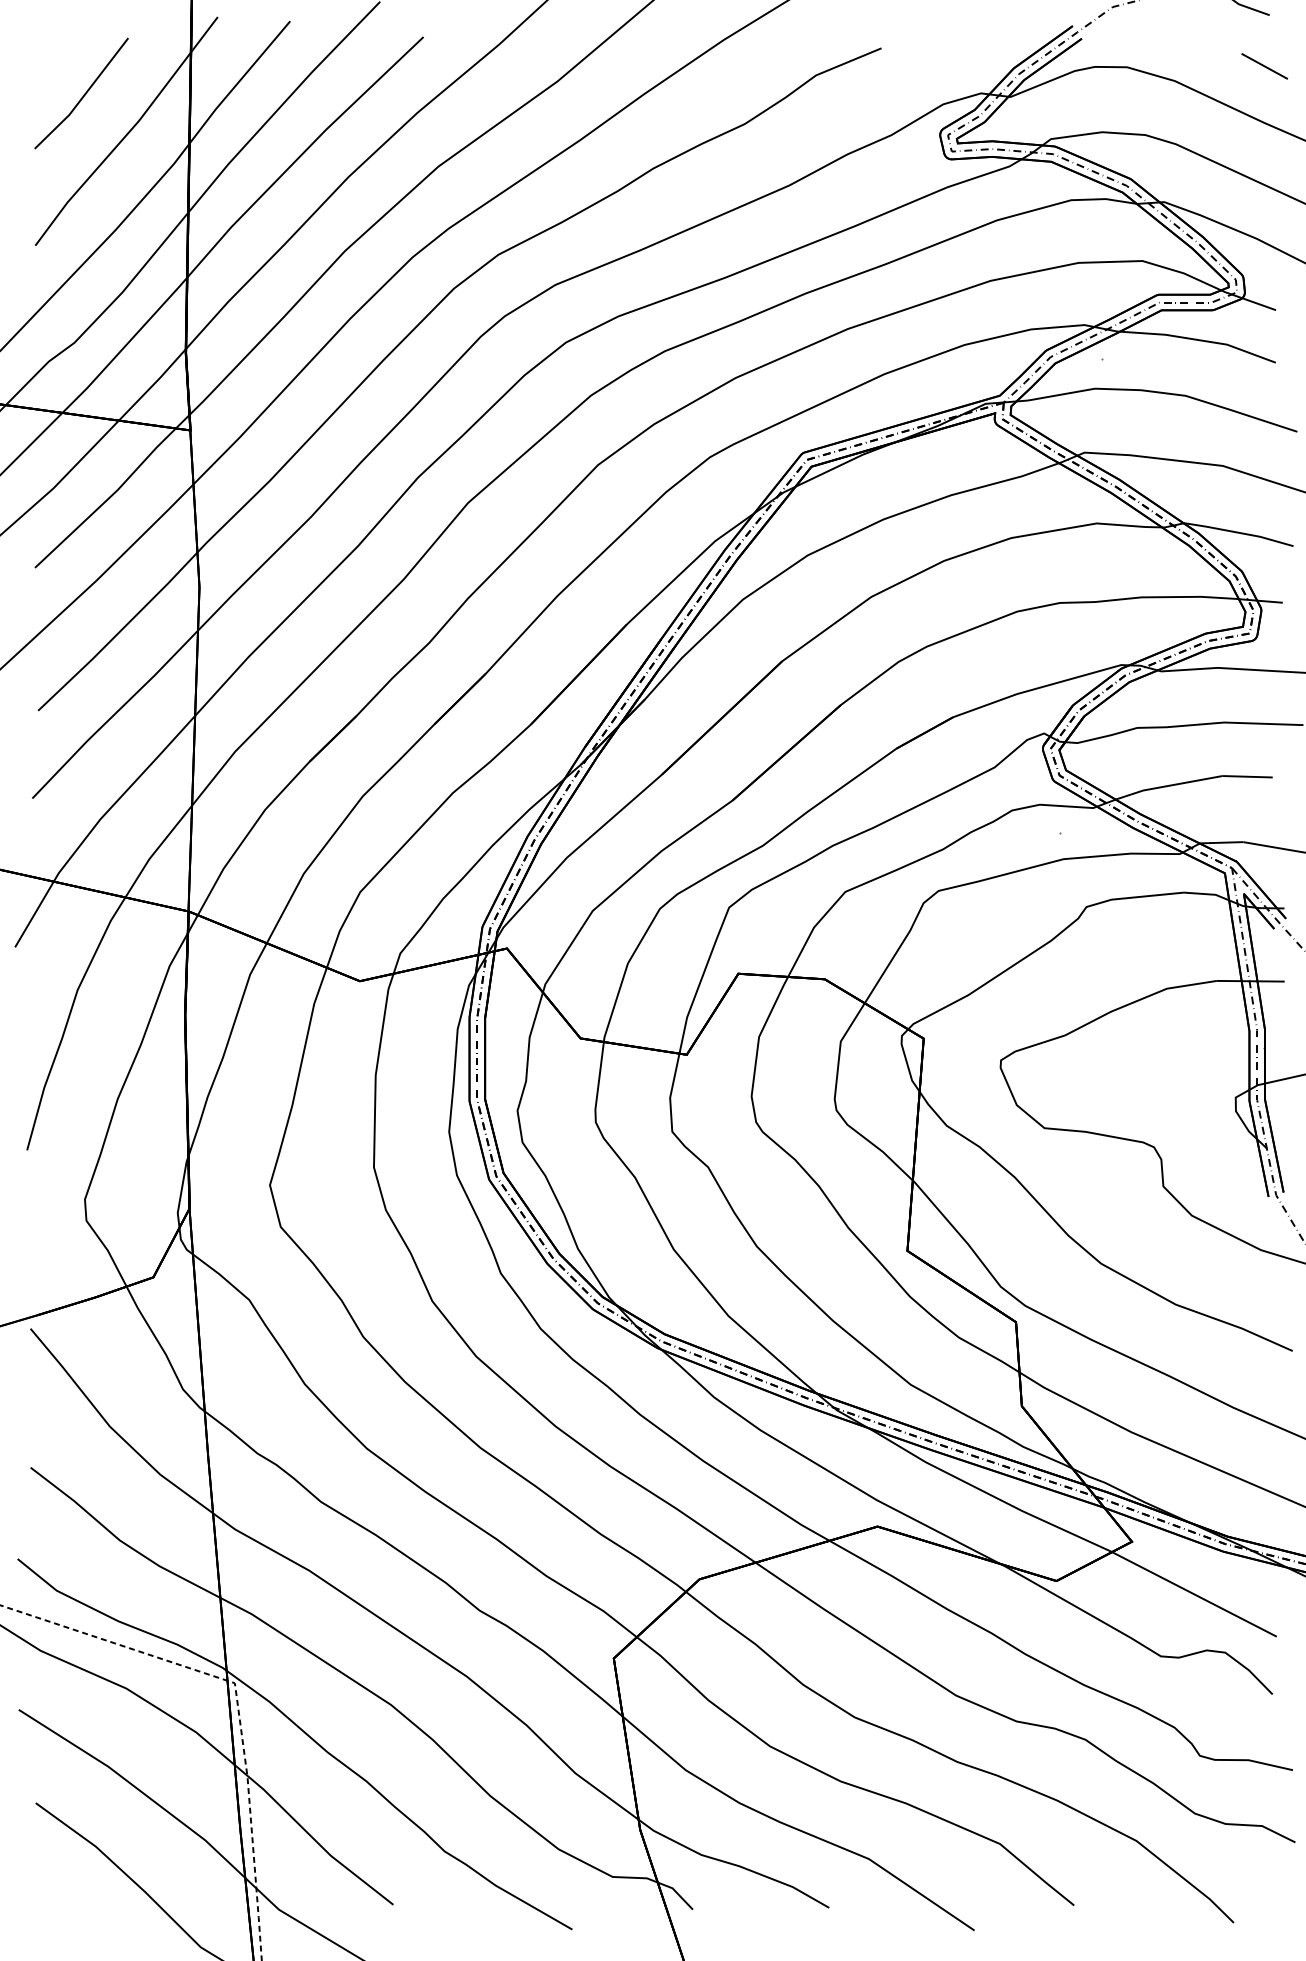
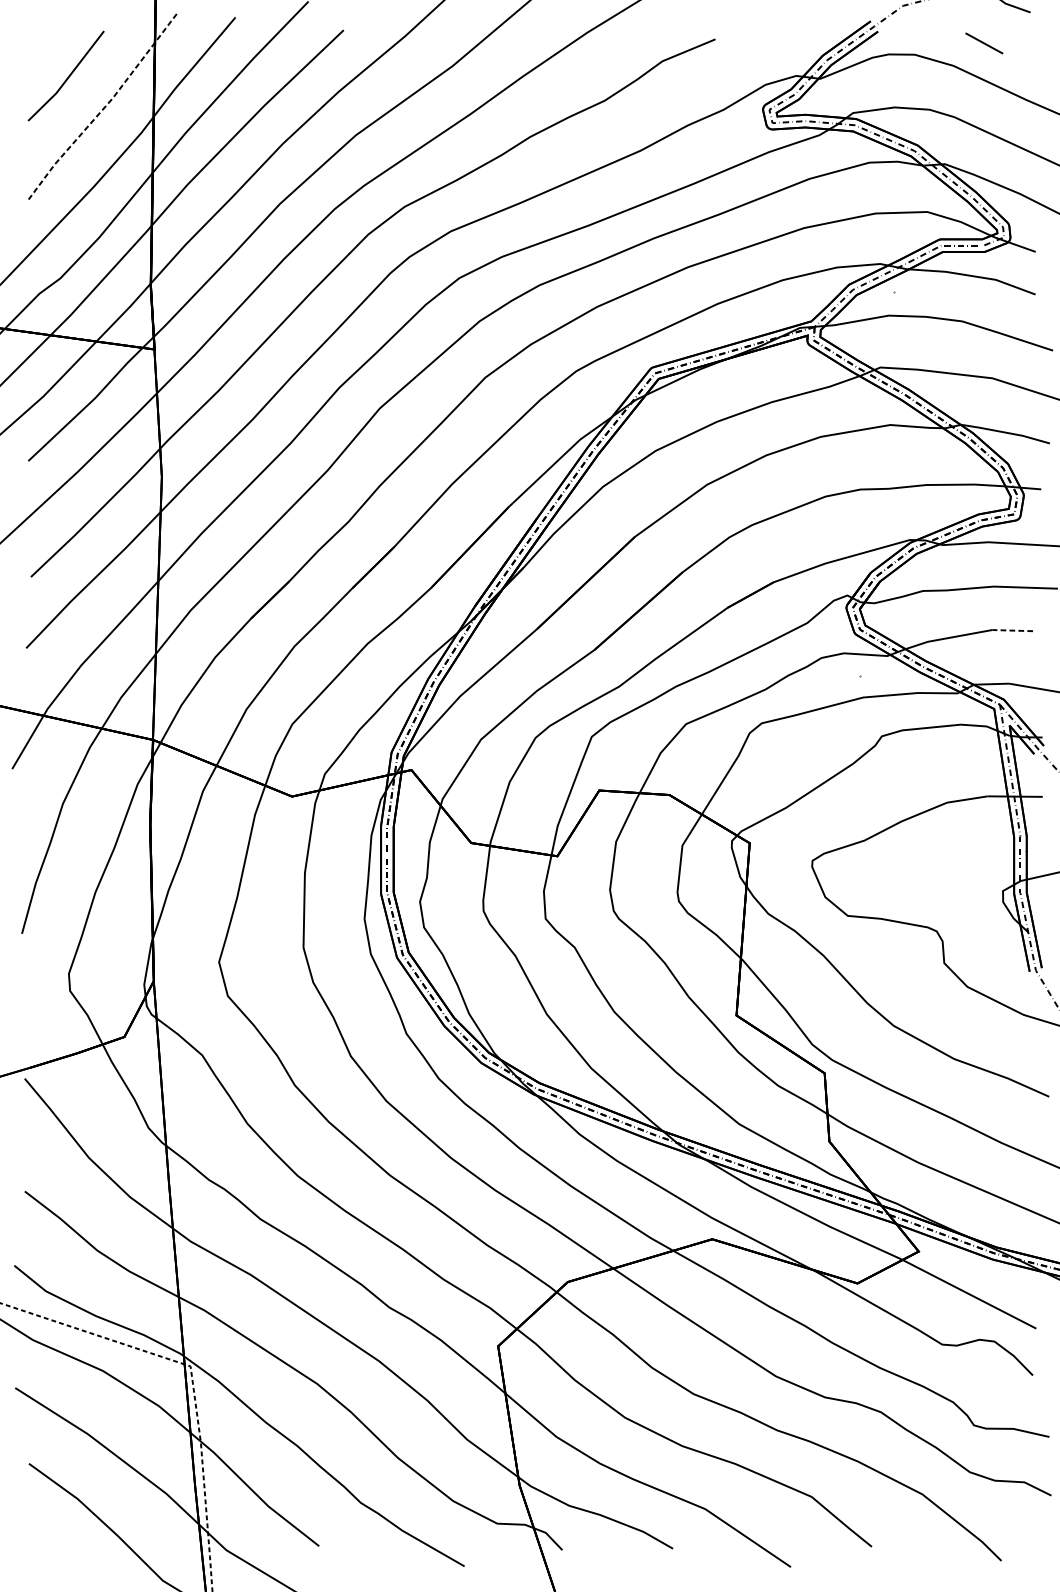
line: (1264, 66) -> (984, 43), moved
line: (128, 132) -> (104, 107), solid -> dashed
line: (1247, 776) -> (1012, 630), solid -> dashed

